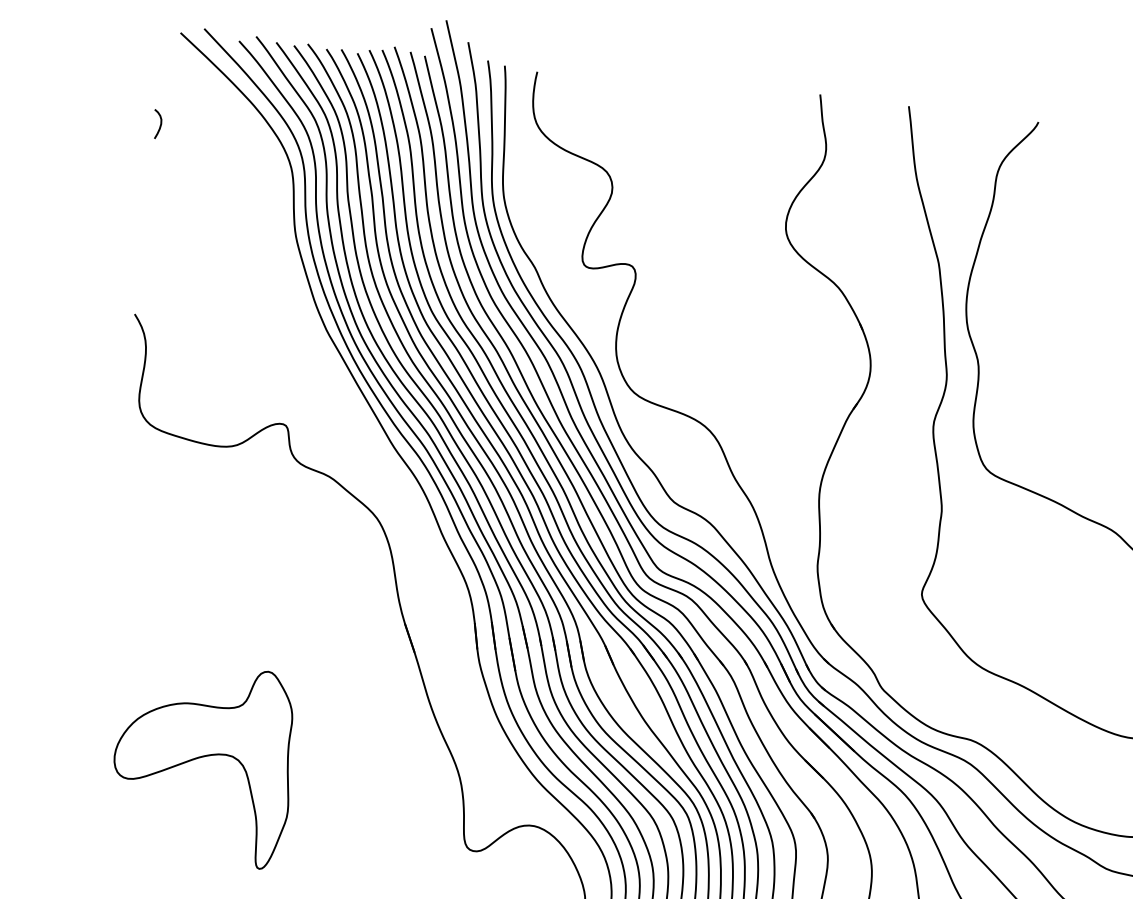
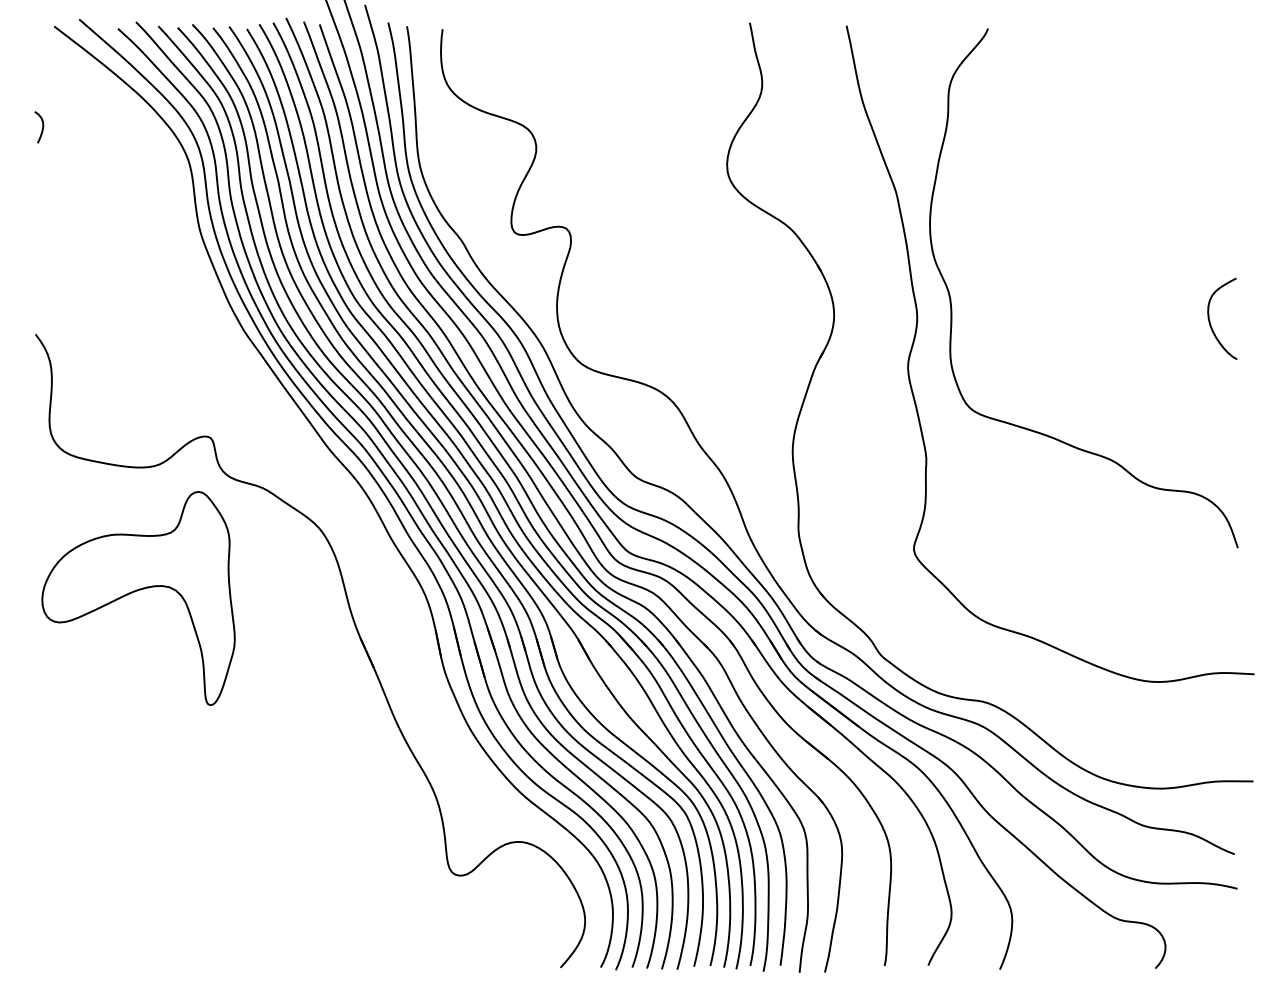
part: (202, 757) -> (137, 591), moved

